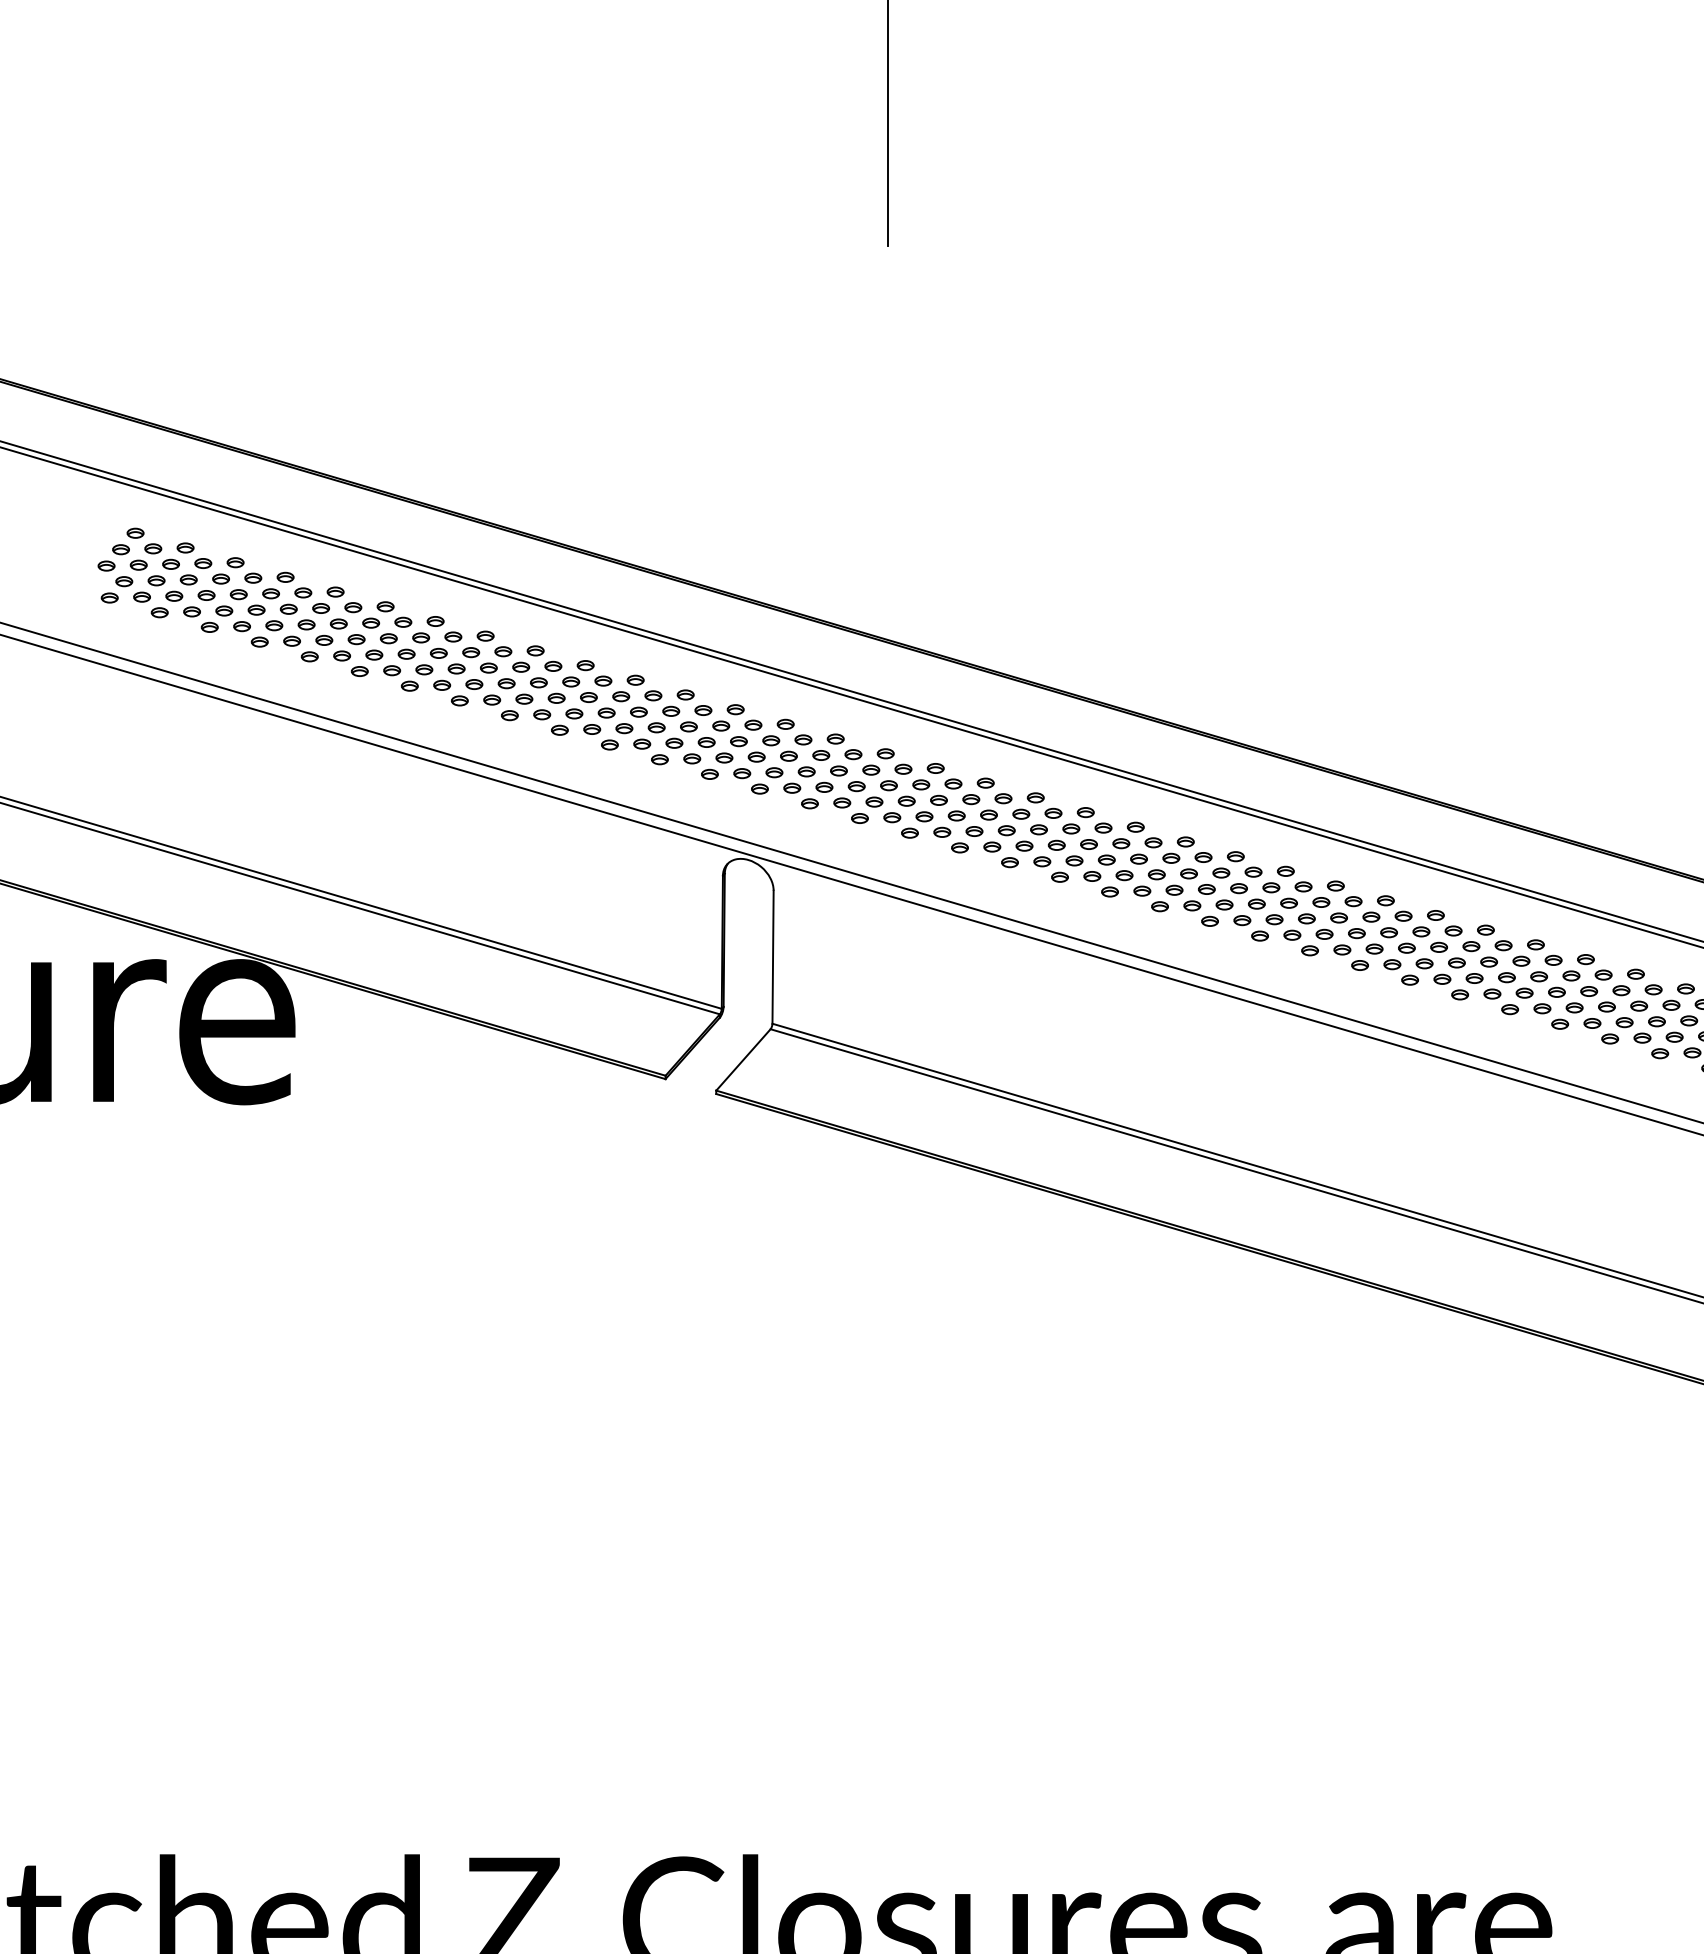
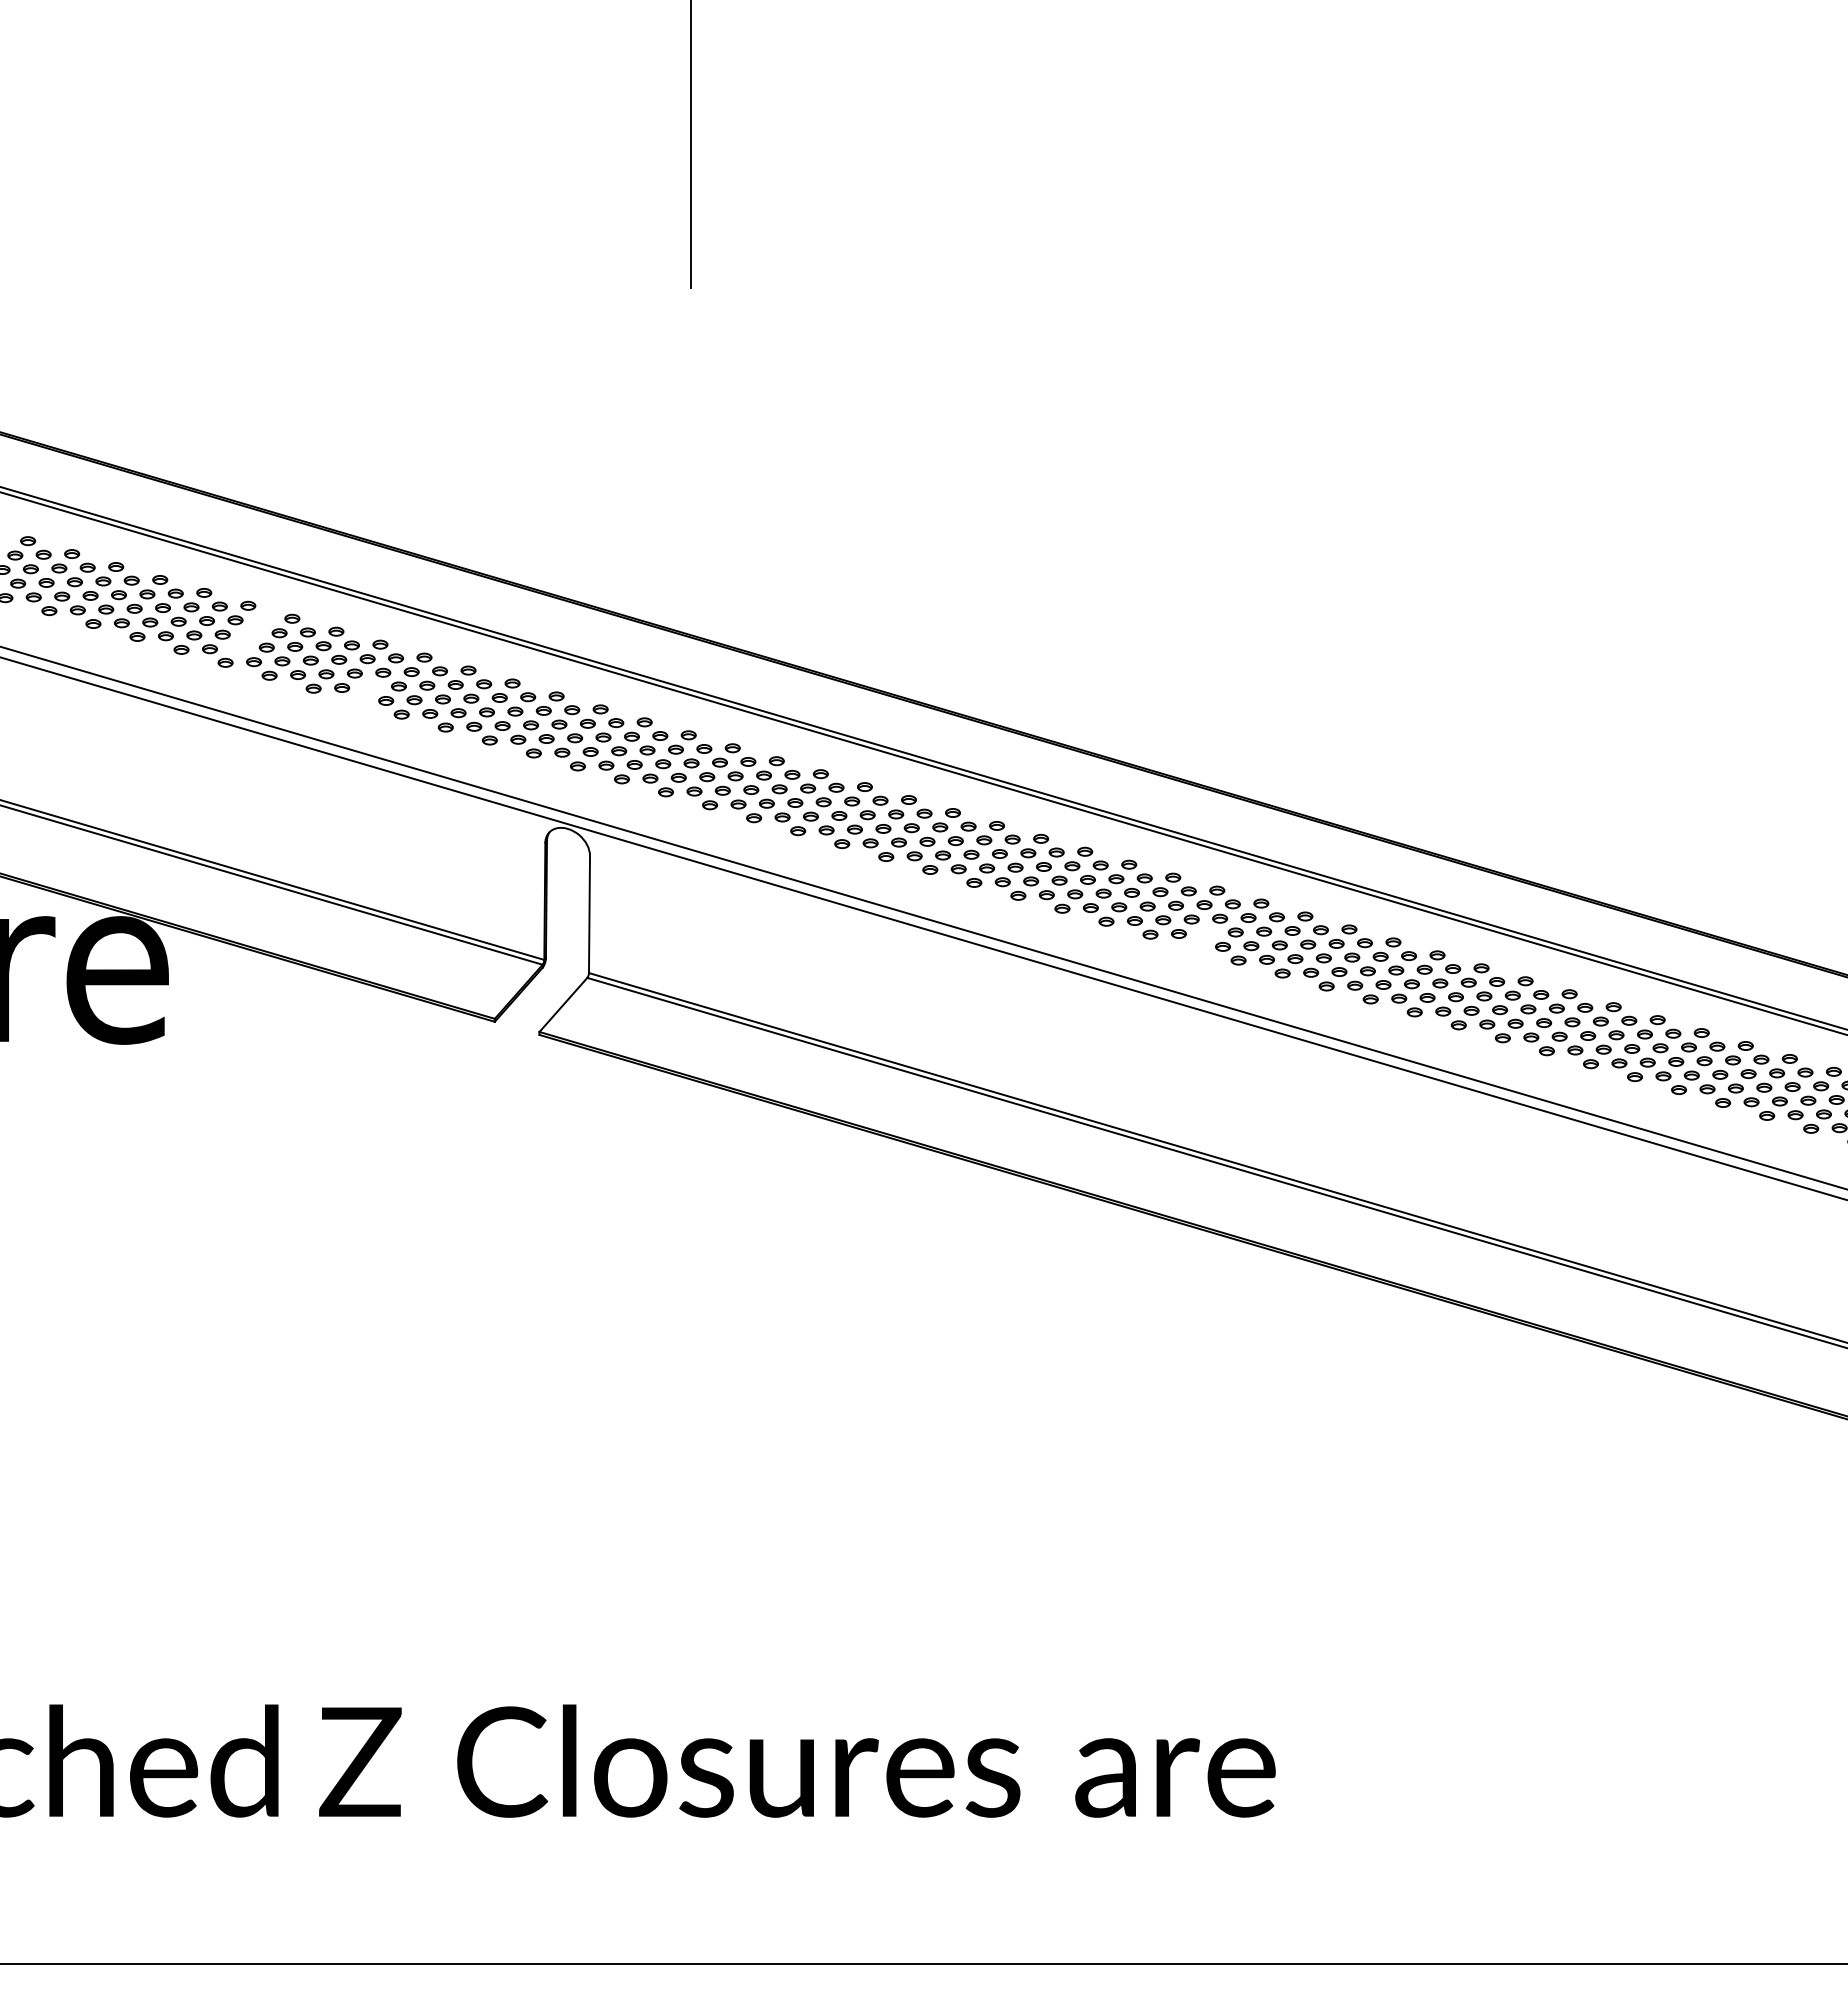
part: (388, 638) -> (250, 633), removed
part: (516, 707) -> (363, 694), removed
part: (1466, 986) -> (1200, 940), removed

